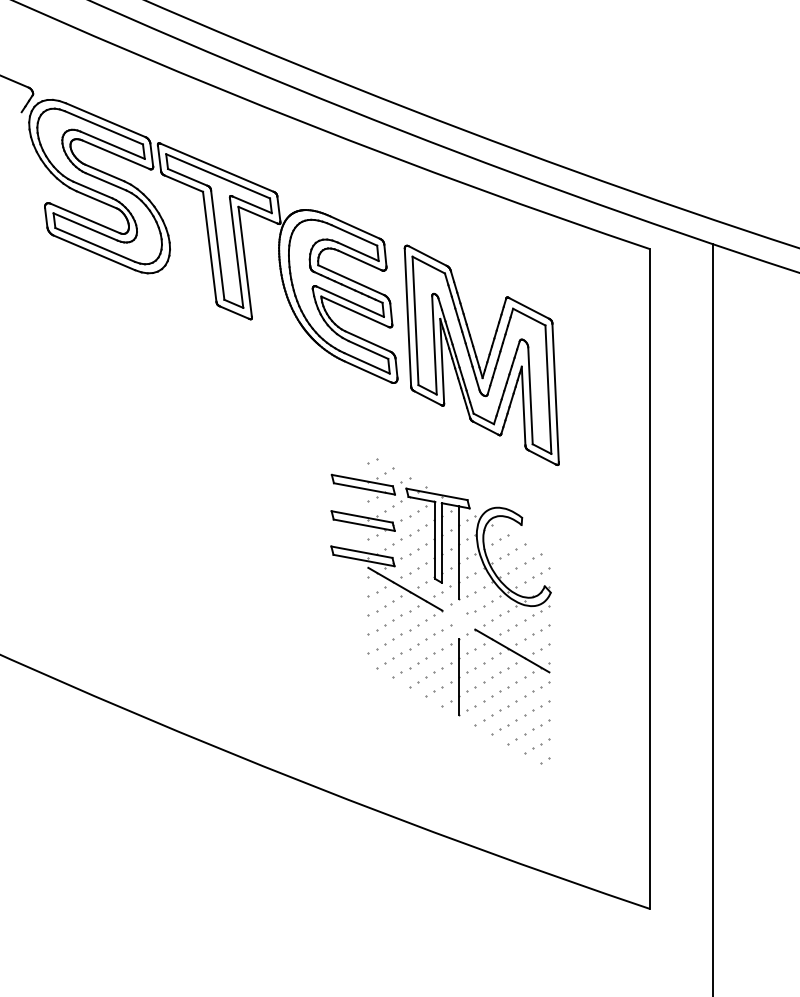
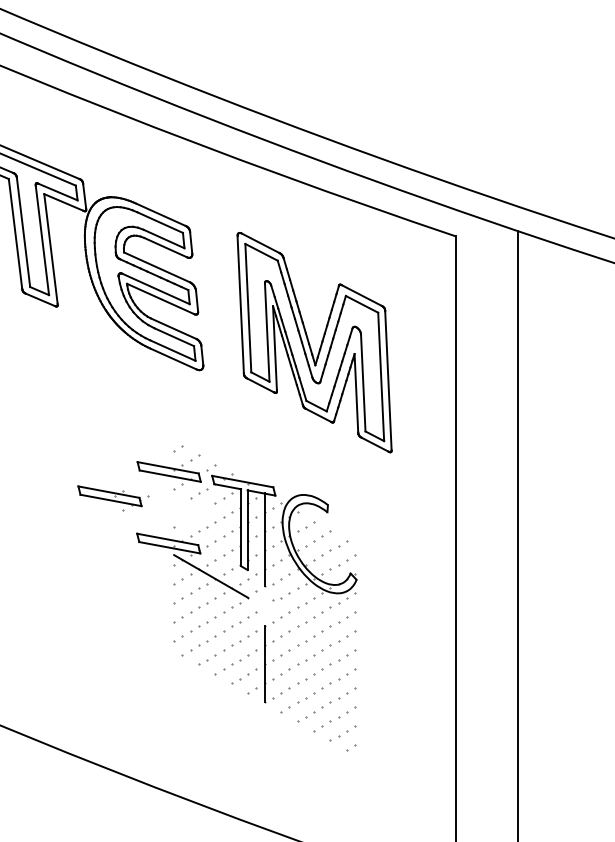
part: (481, 354) -> (314, 341), moved
part: (366, 523) -> (113, 498), moved
line: (512, 650) -> (318, 637), removed

